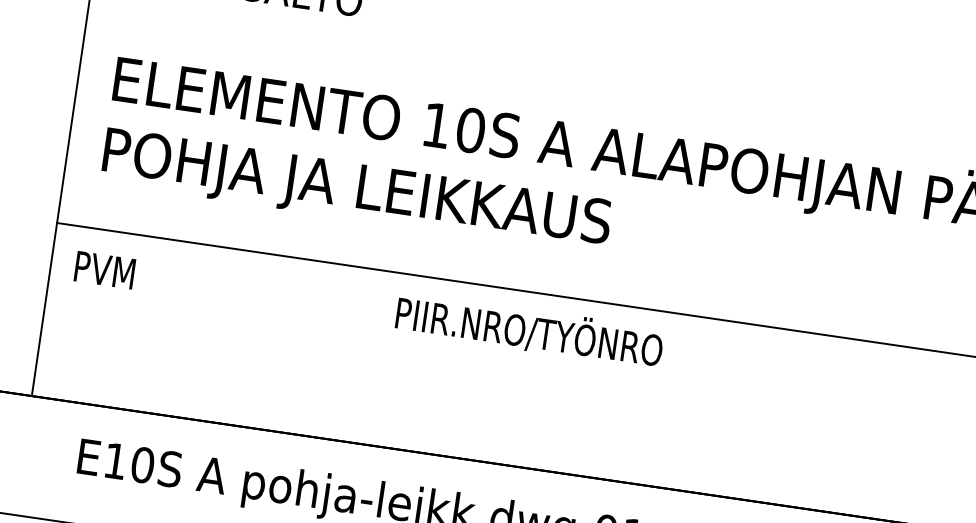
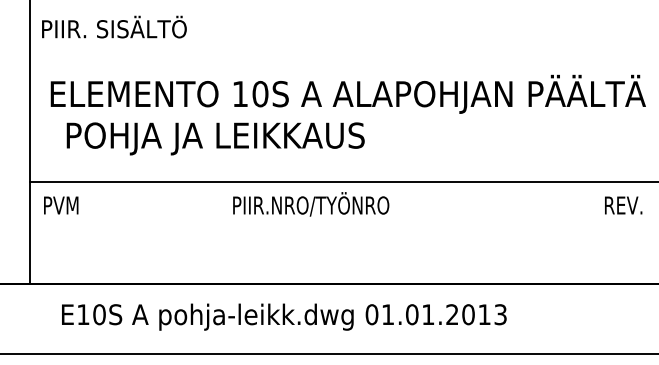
text: (356, 190) -> (215, 138), moved

